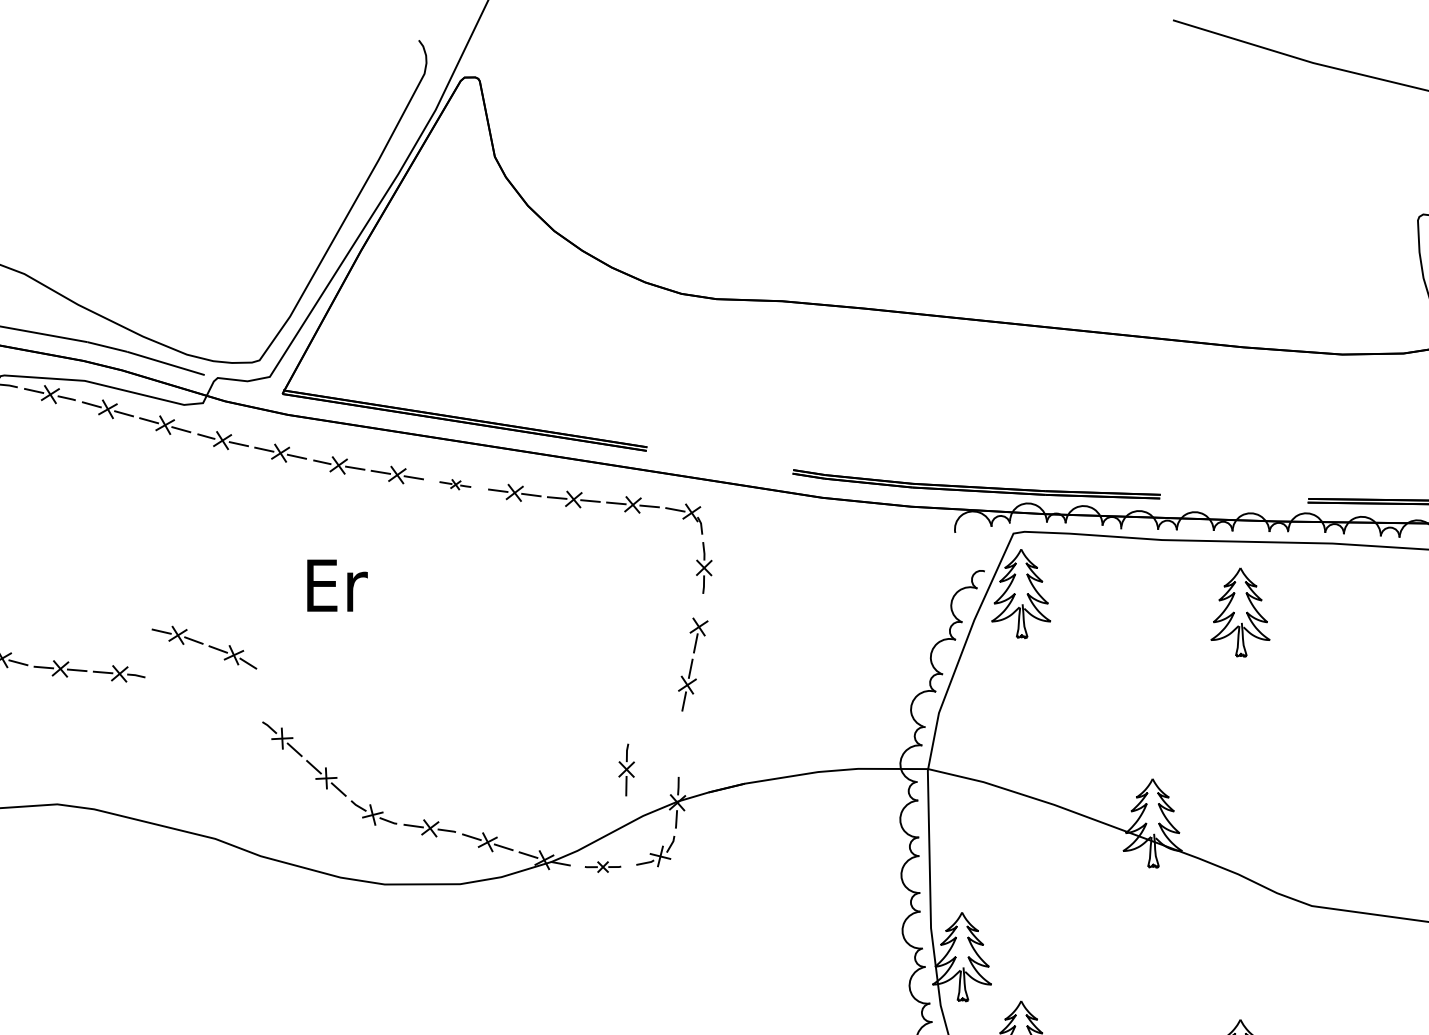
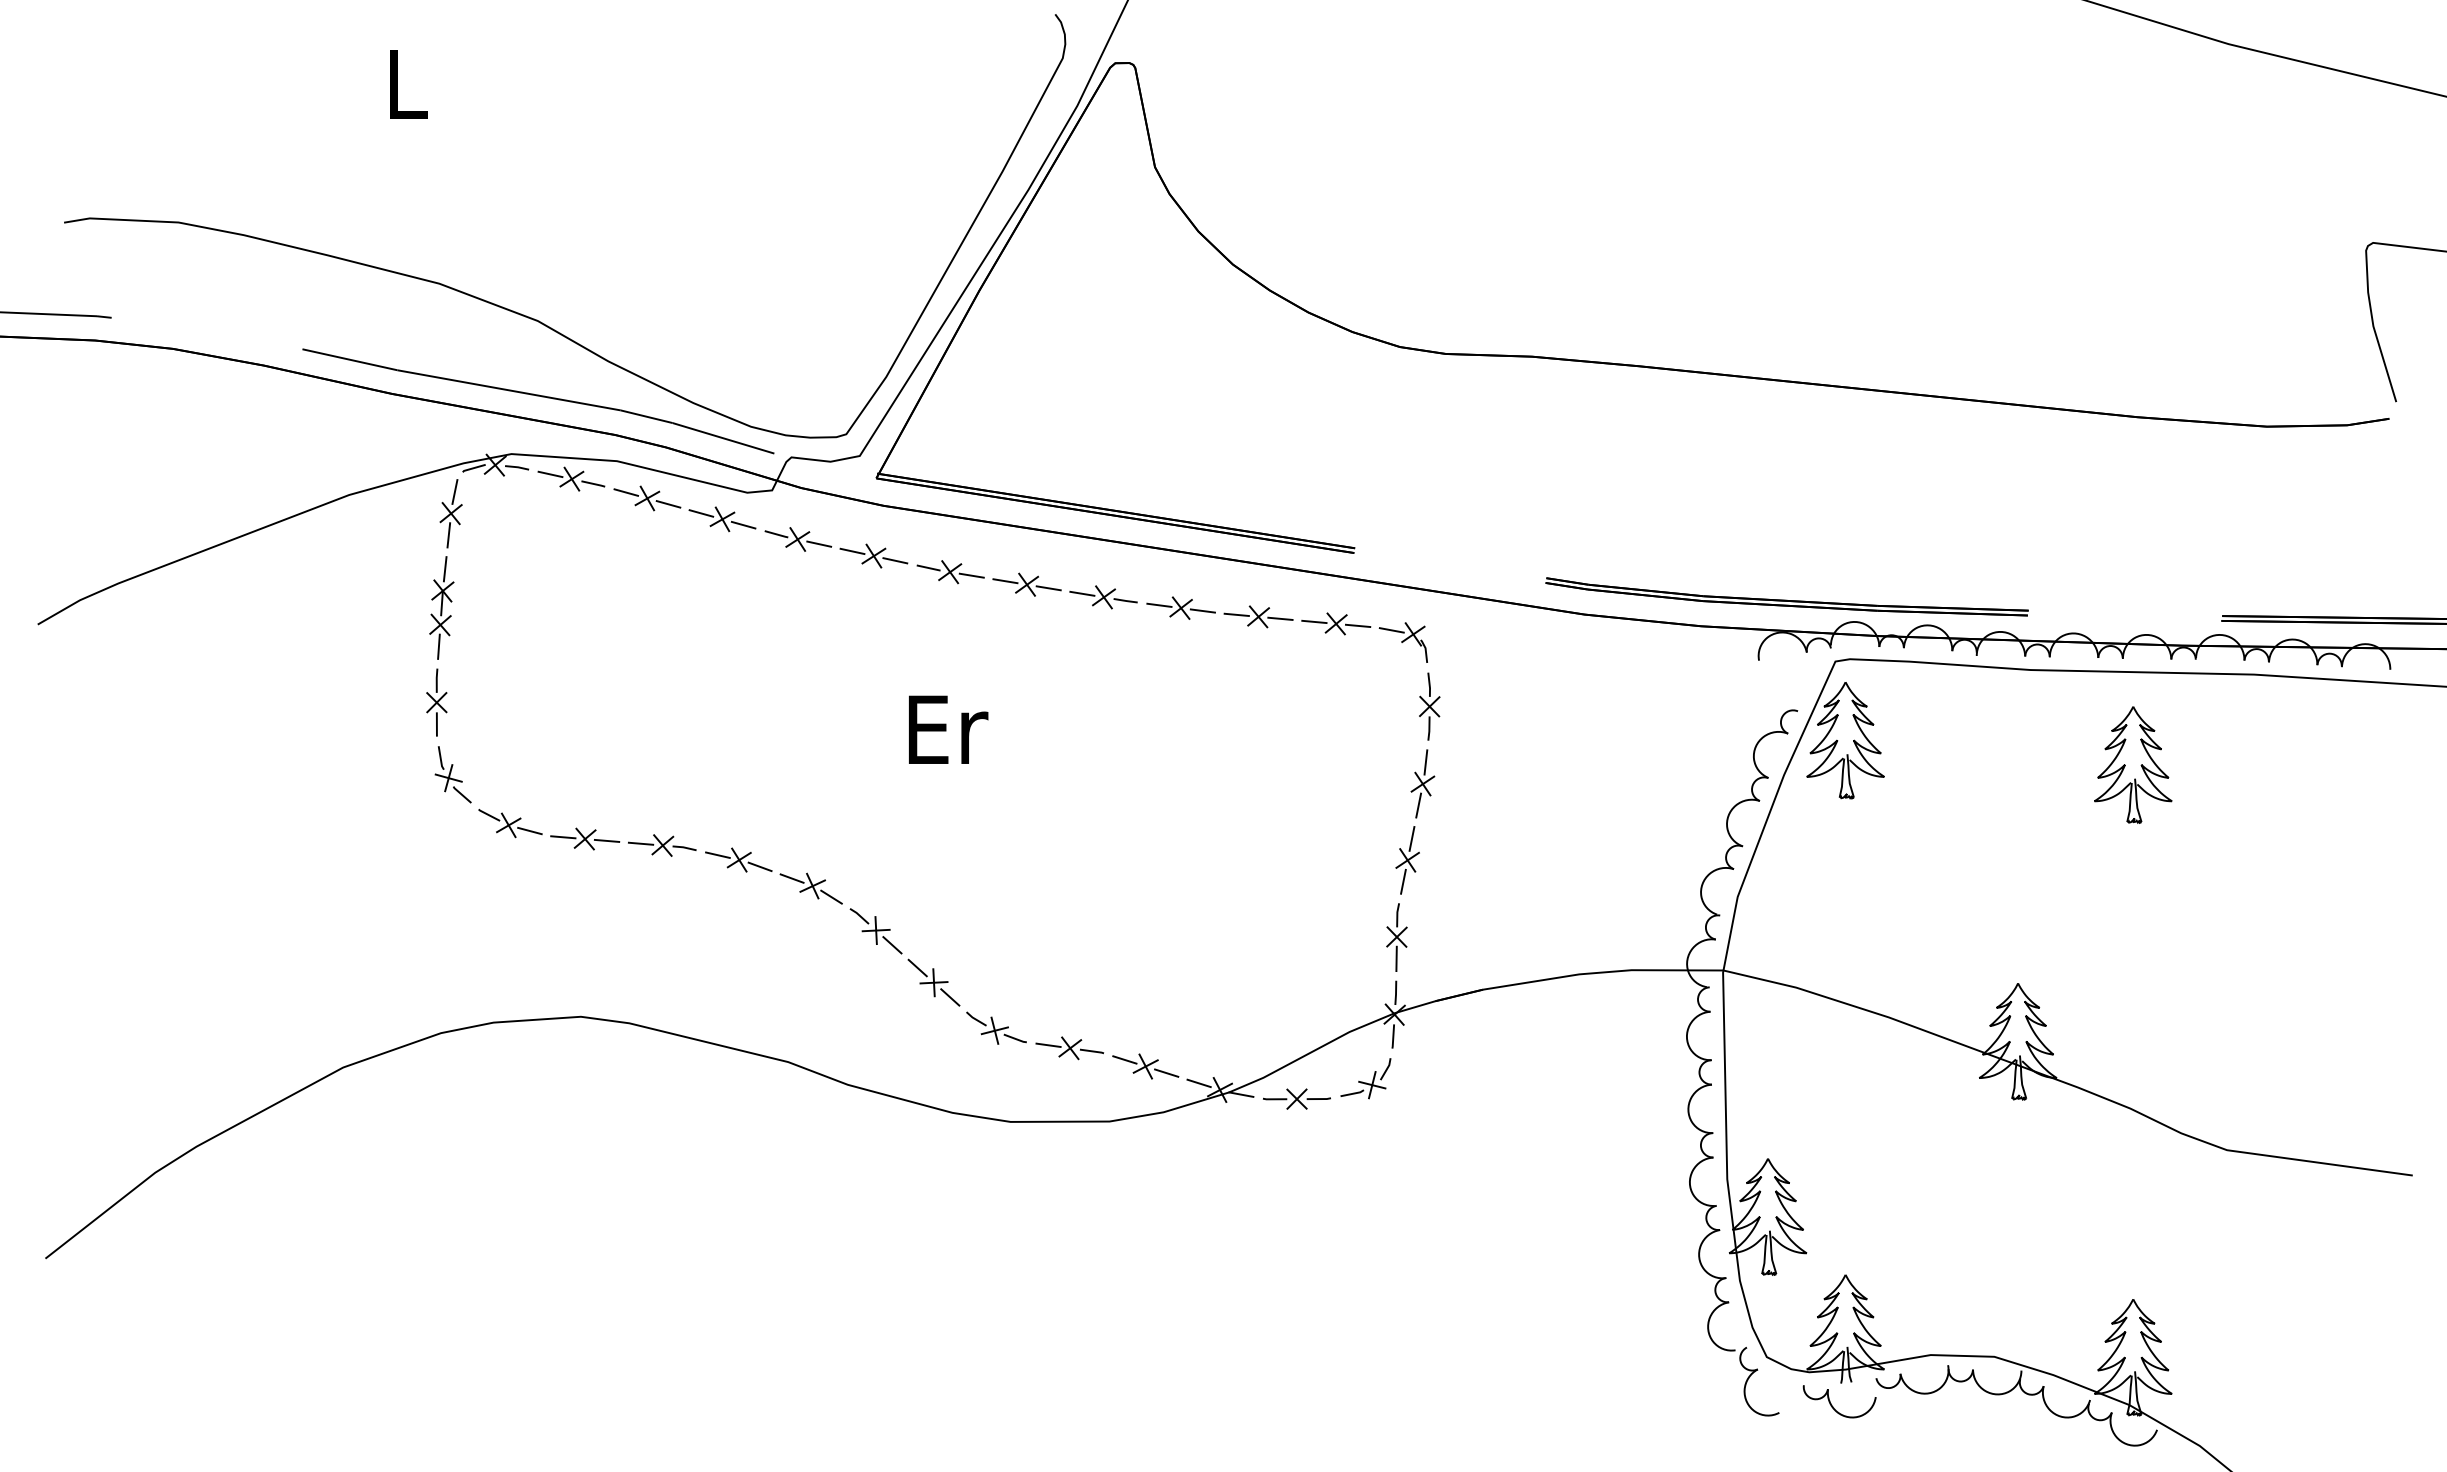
part: (455, 484) -> (1103, 597), size x1.67
line: (701, 610) -> (1425, 762), added
part: (204, 647) -> (773, 875), moved
part: (626, 769) -> (1396, 937), moved
part: (602, 866) -> (1296, 1098), size x1.43

